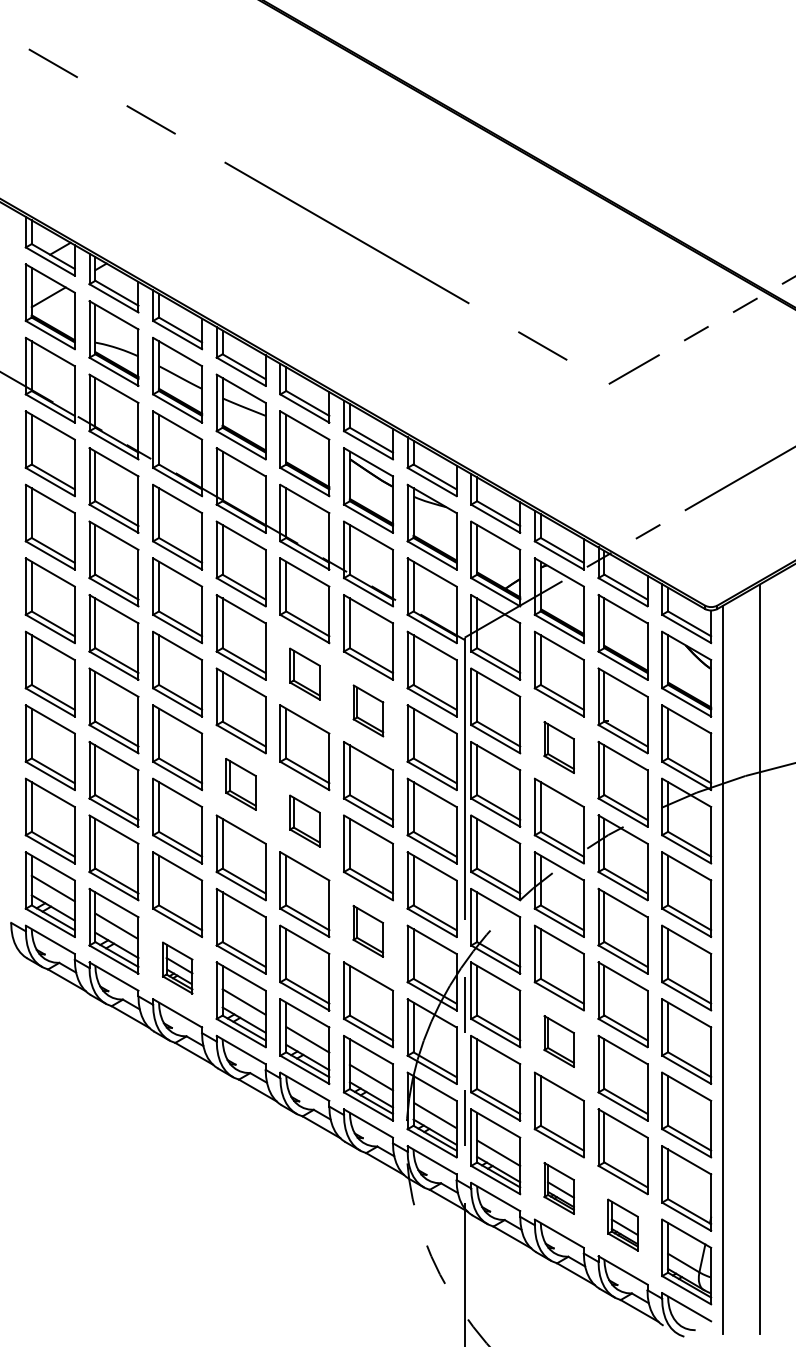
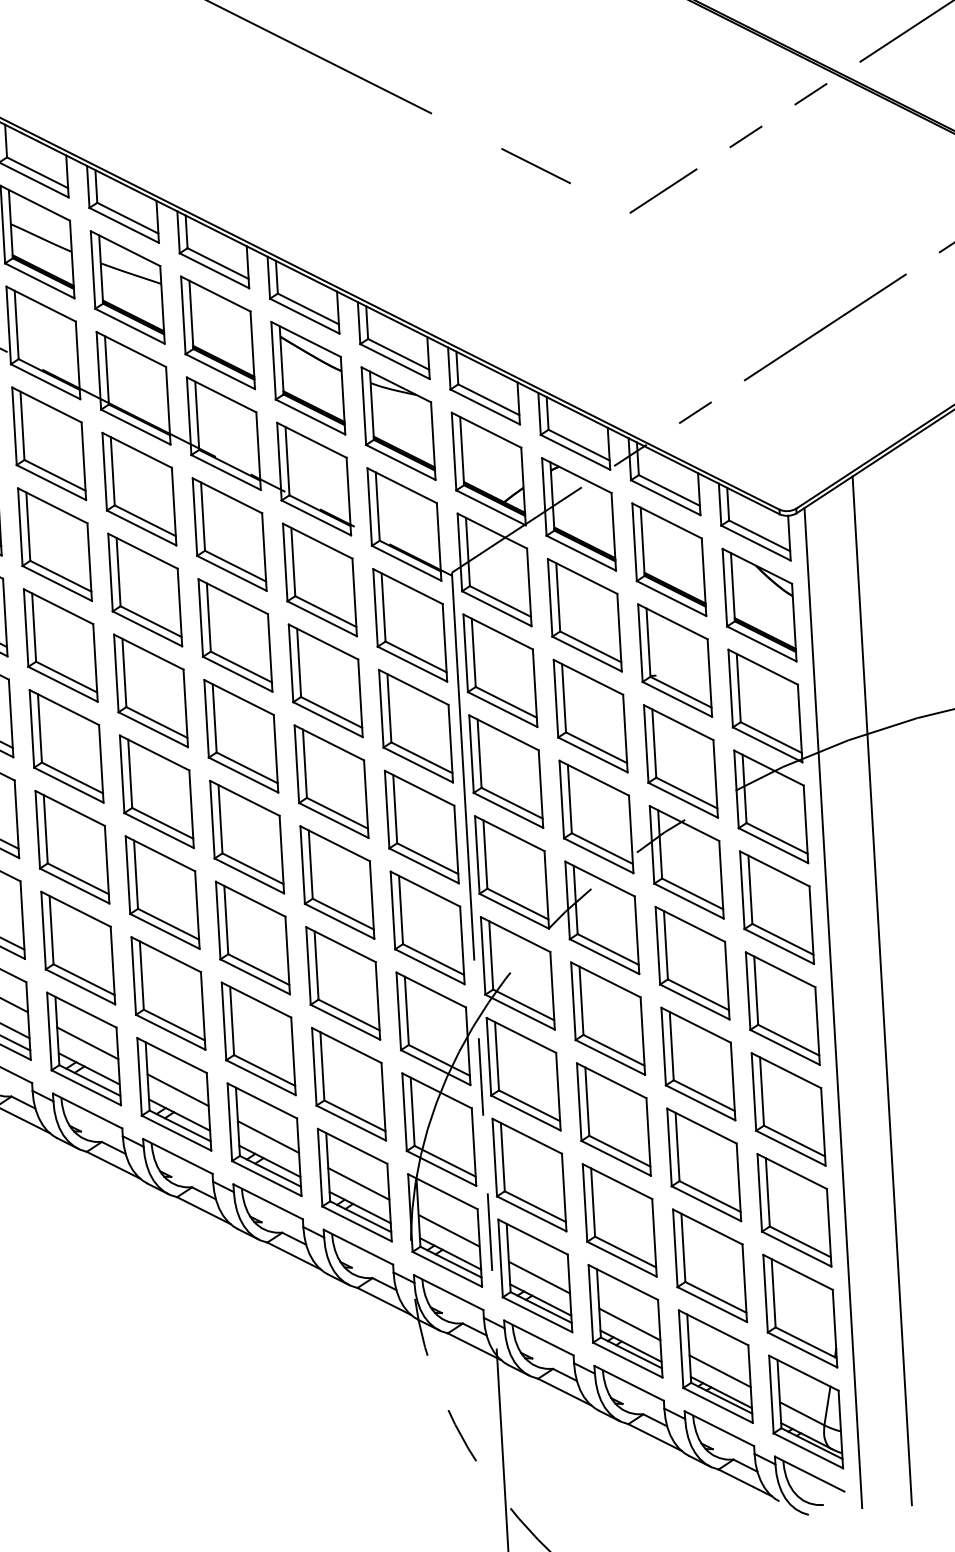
part: (304, 673) -> (234, 634), size x1.67
part: (368, 710) -> (325, 680), size x1.67
part: (558, 747) -> (589, 715), size x1.67
part: (240, 784) -> (155, 791), size x1.67
part: (304, 820) -> (246, 836), size x1.67
part: (367, 931) -> (341, 983), size x1.67
part: (177, 967) -> (83, 1048), size x1.67
part: (558, 1041) -> (612, 1119), size x1.67
part: (558, 1188) -> (624, 1321), size x1.67
part: (622, 1224) -> (715, 1365), size x1.67

